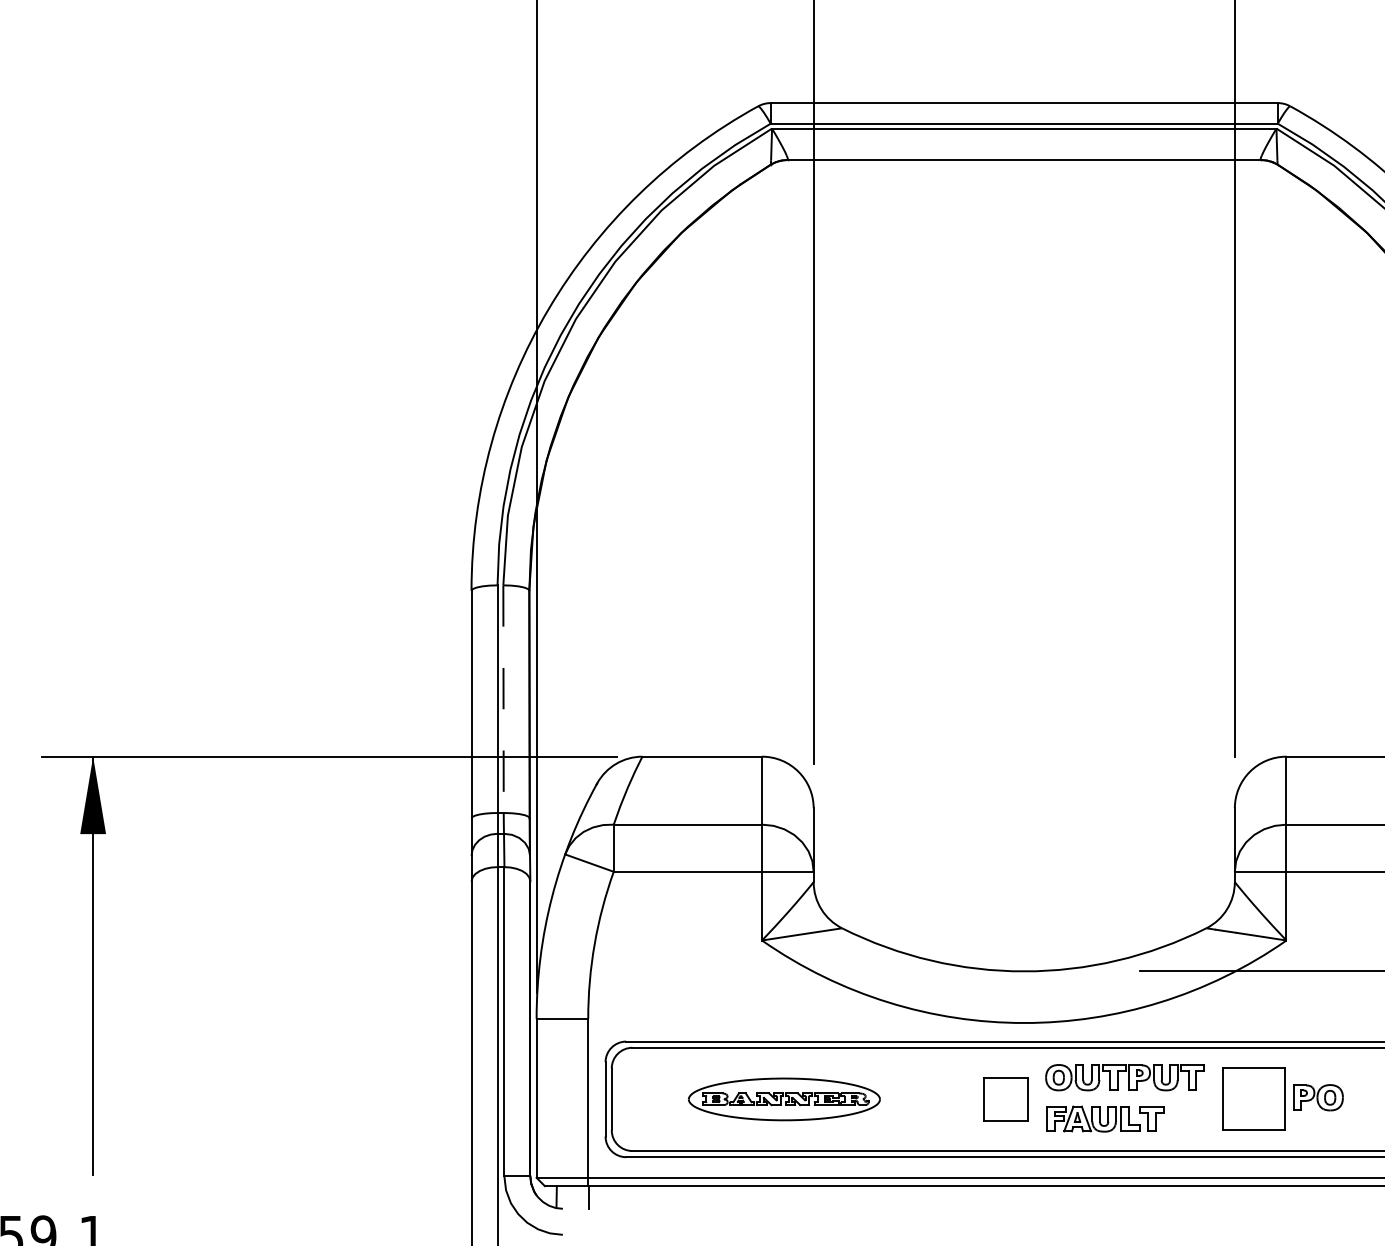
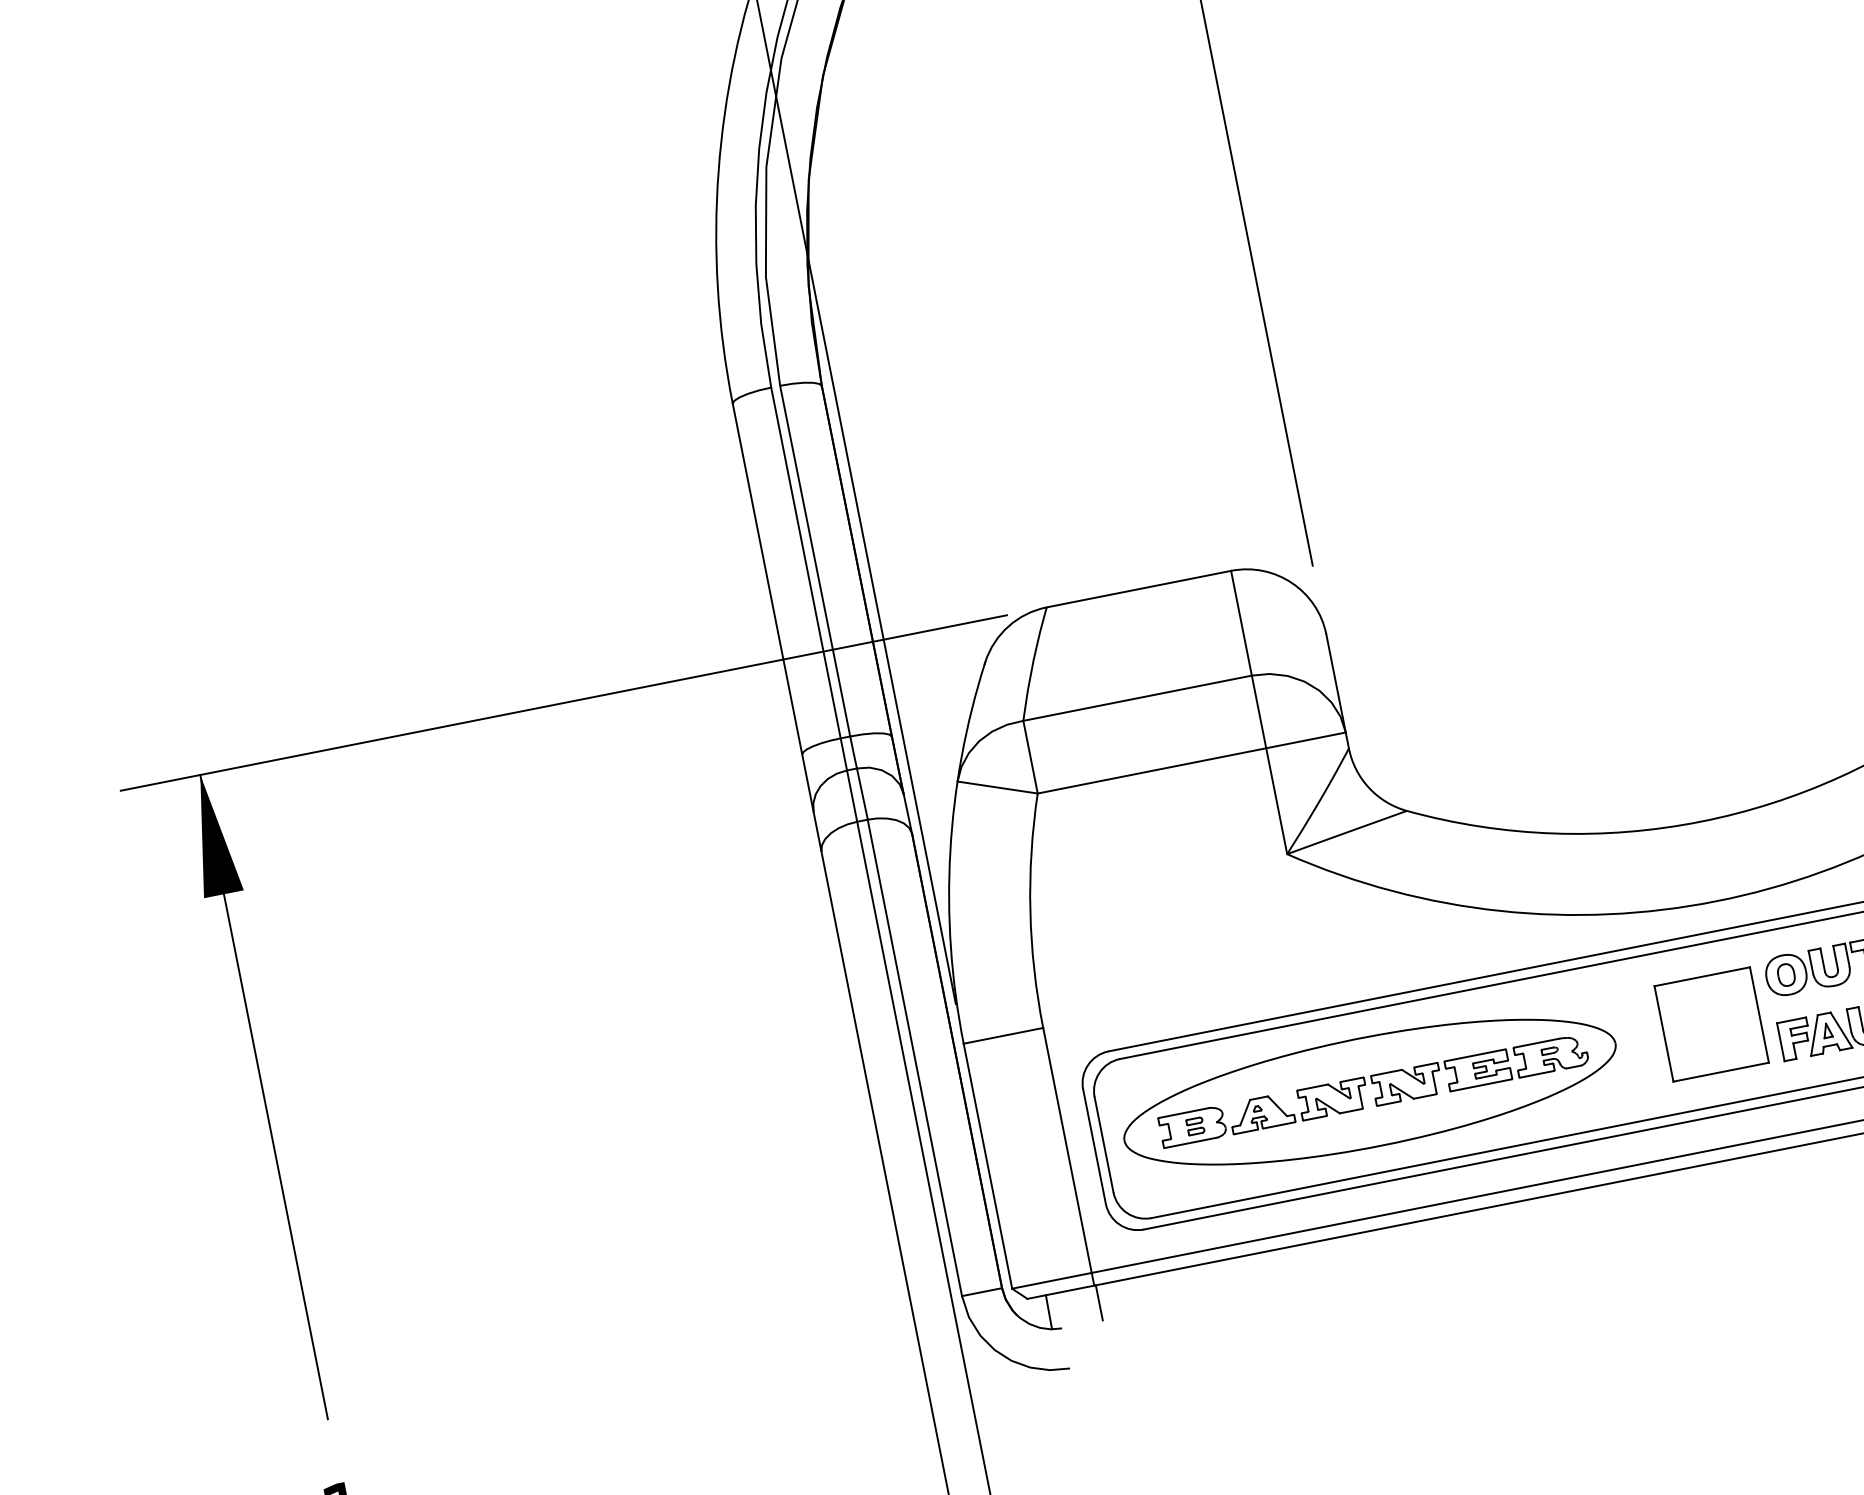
line: (503, 699) -> (815, 561), dashed -> solid
part: (1005, 1098) -> (1710, 1023), size x1.43
part: (784, 1099) -> (1370, 1092), size x1.67

